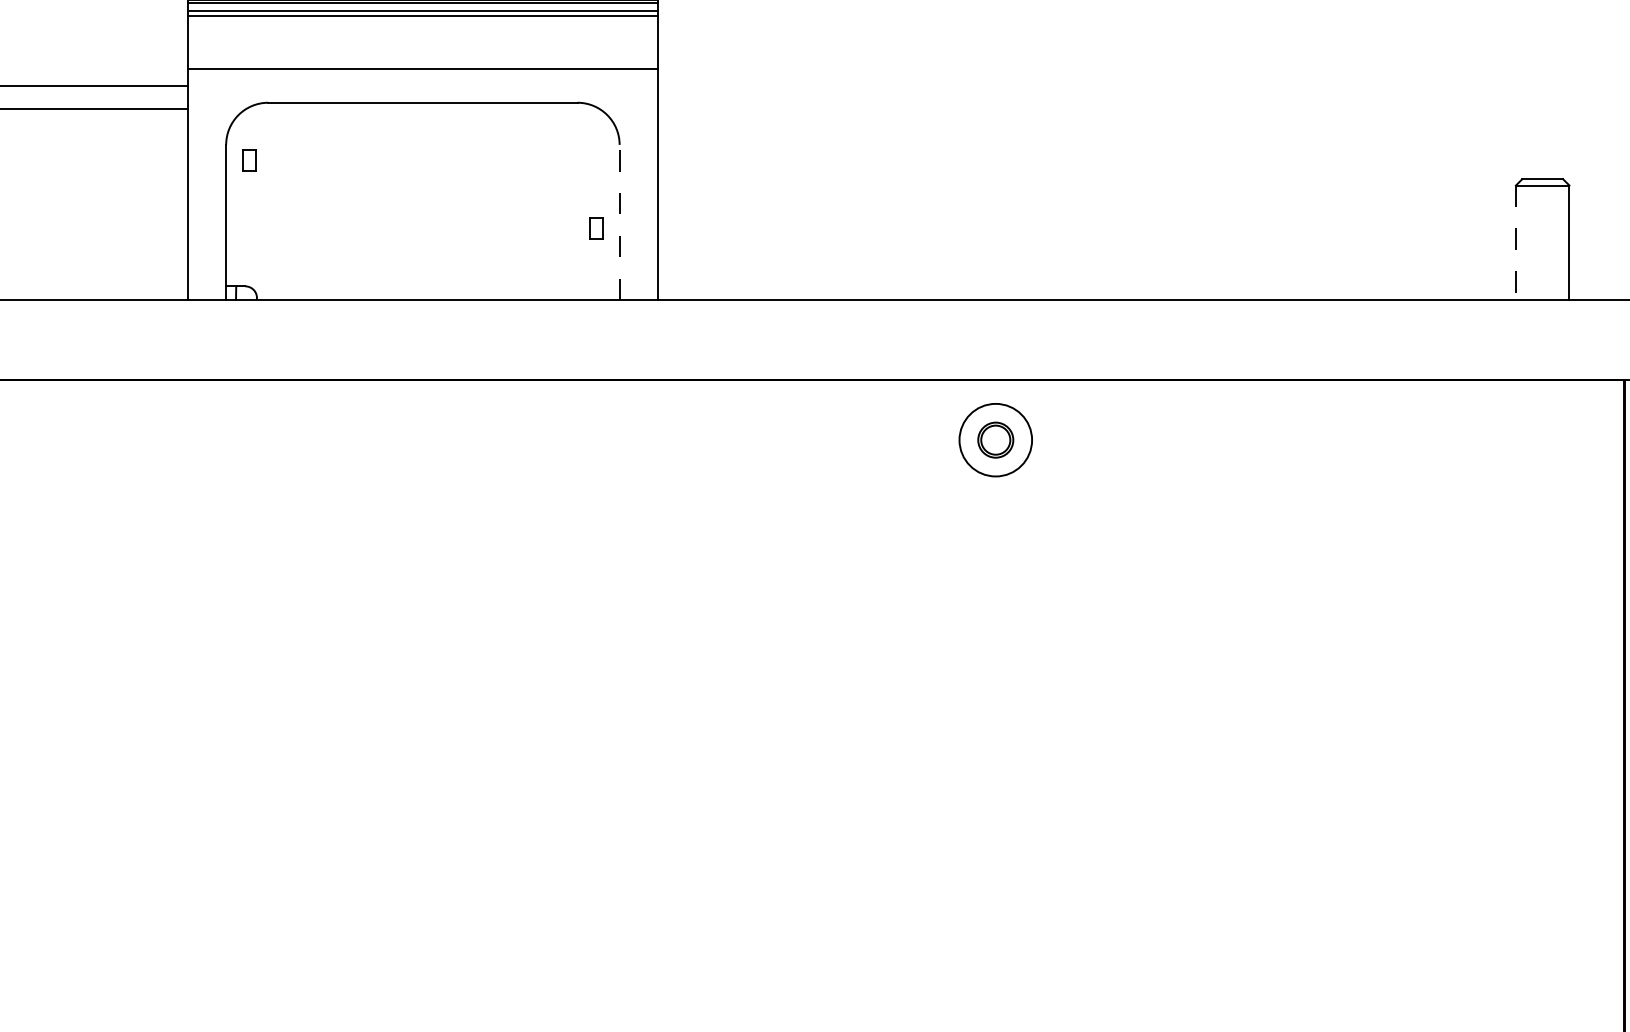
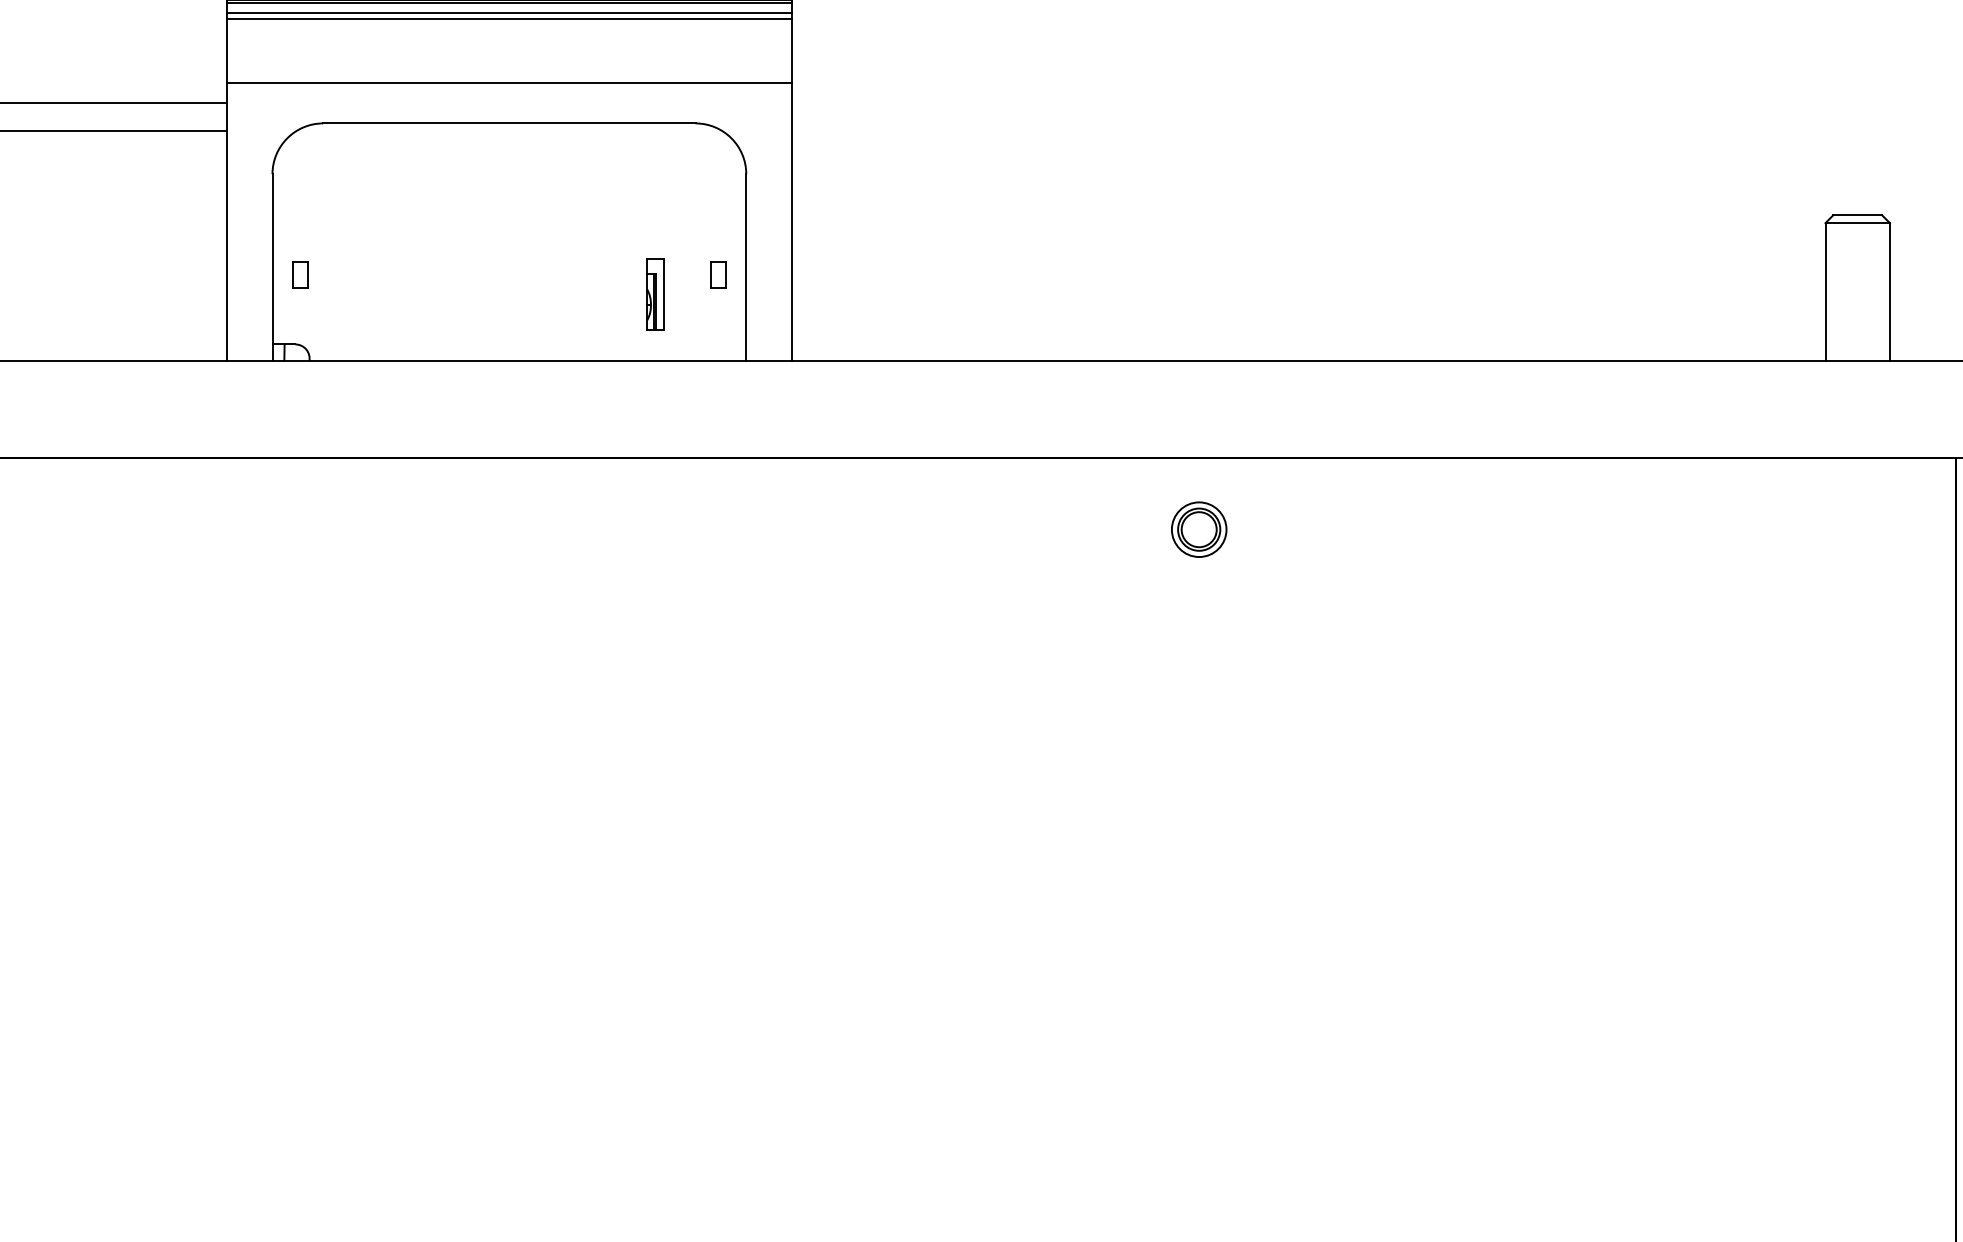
part: (249, 160) -> (300, 274), moved
line: (619, 222) -> (746, 267), dashed -> solid
line: (1515, 243) -> (1825, 292), dashed -> solid
part: (544, 244) -> (655, 294), added
circle: (995, 440) -> (1198, 529), size x0.62

